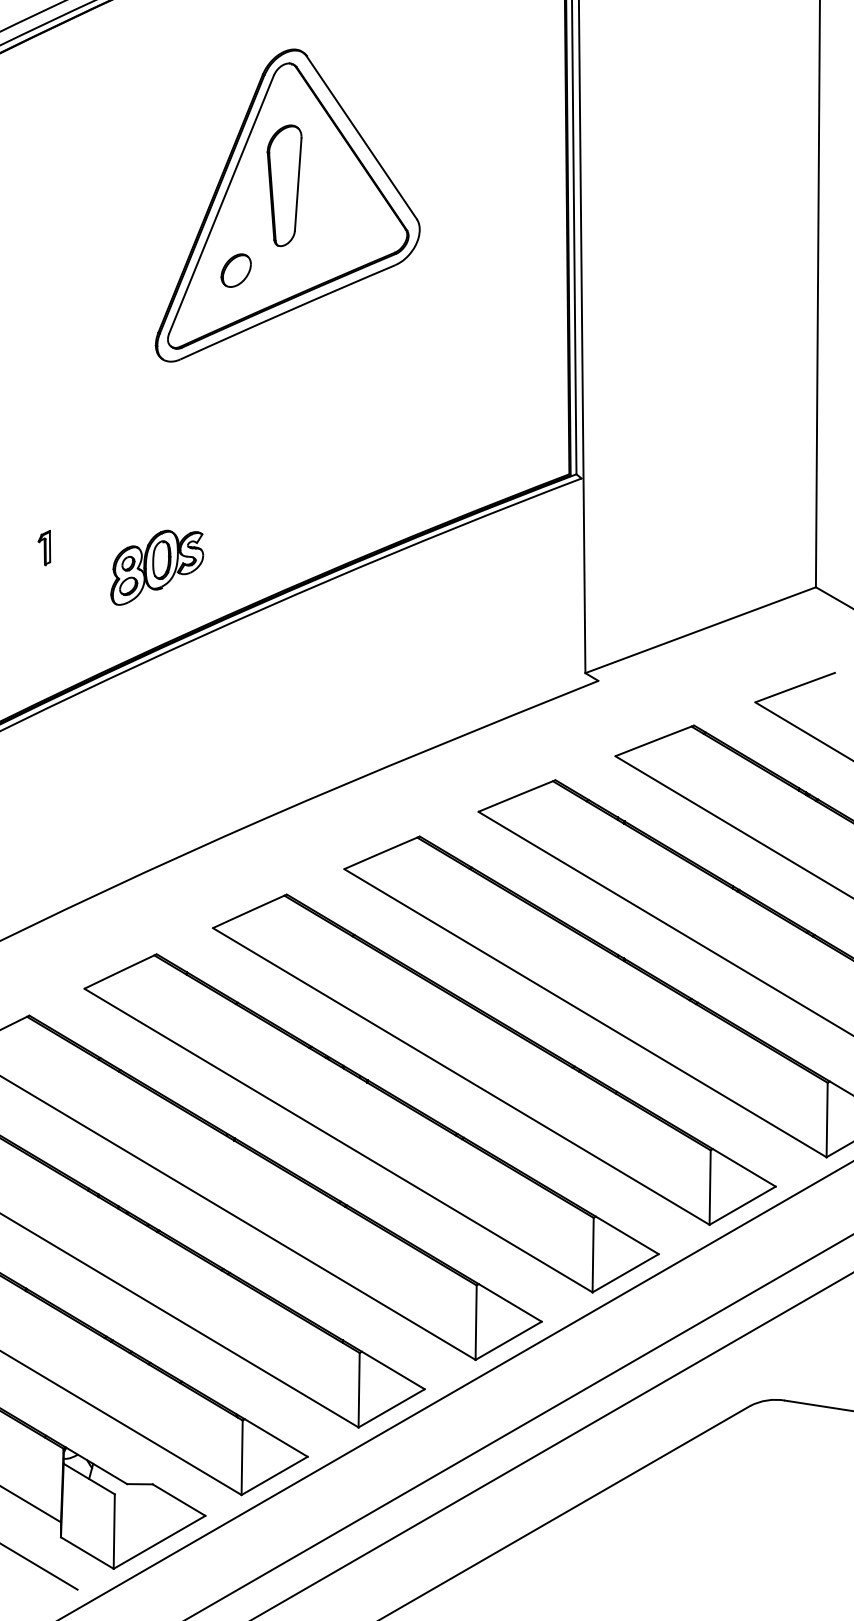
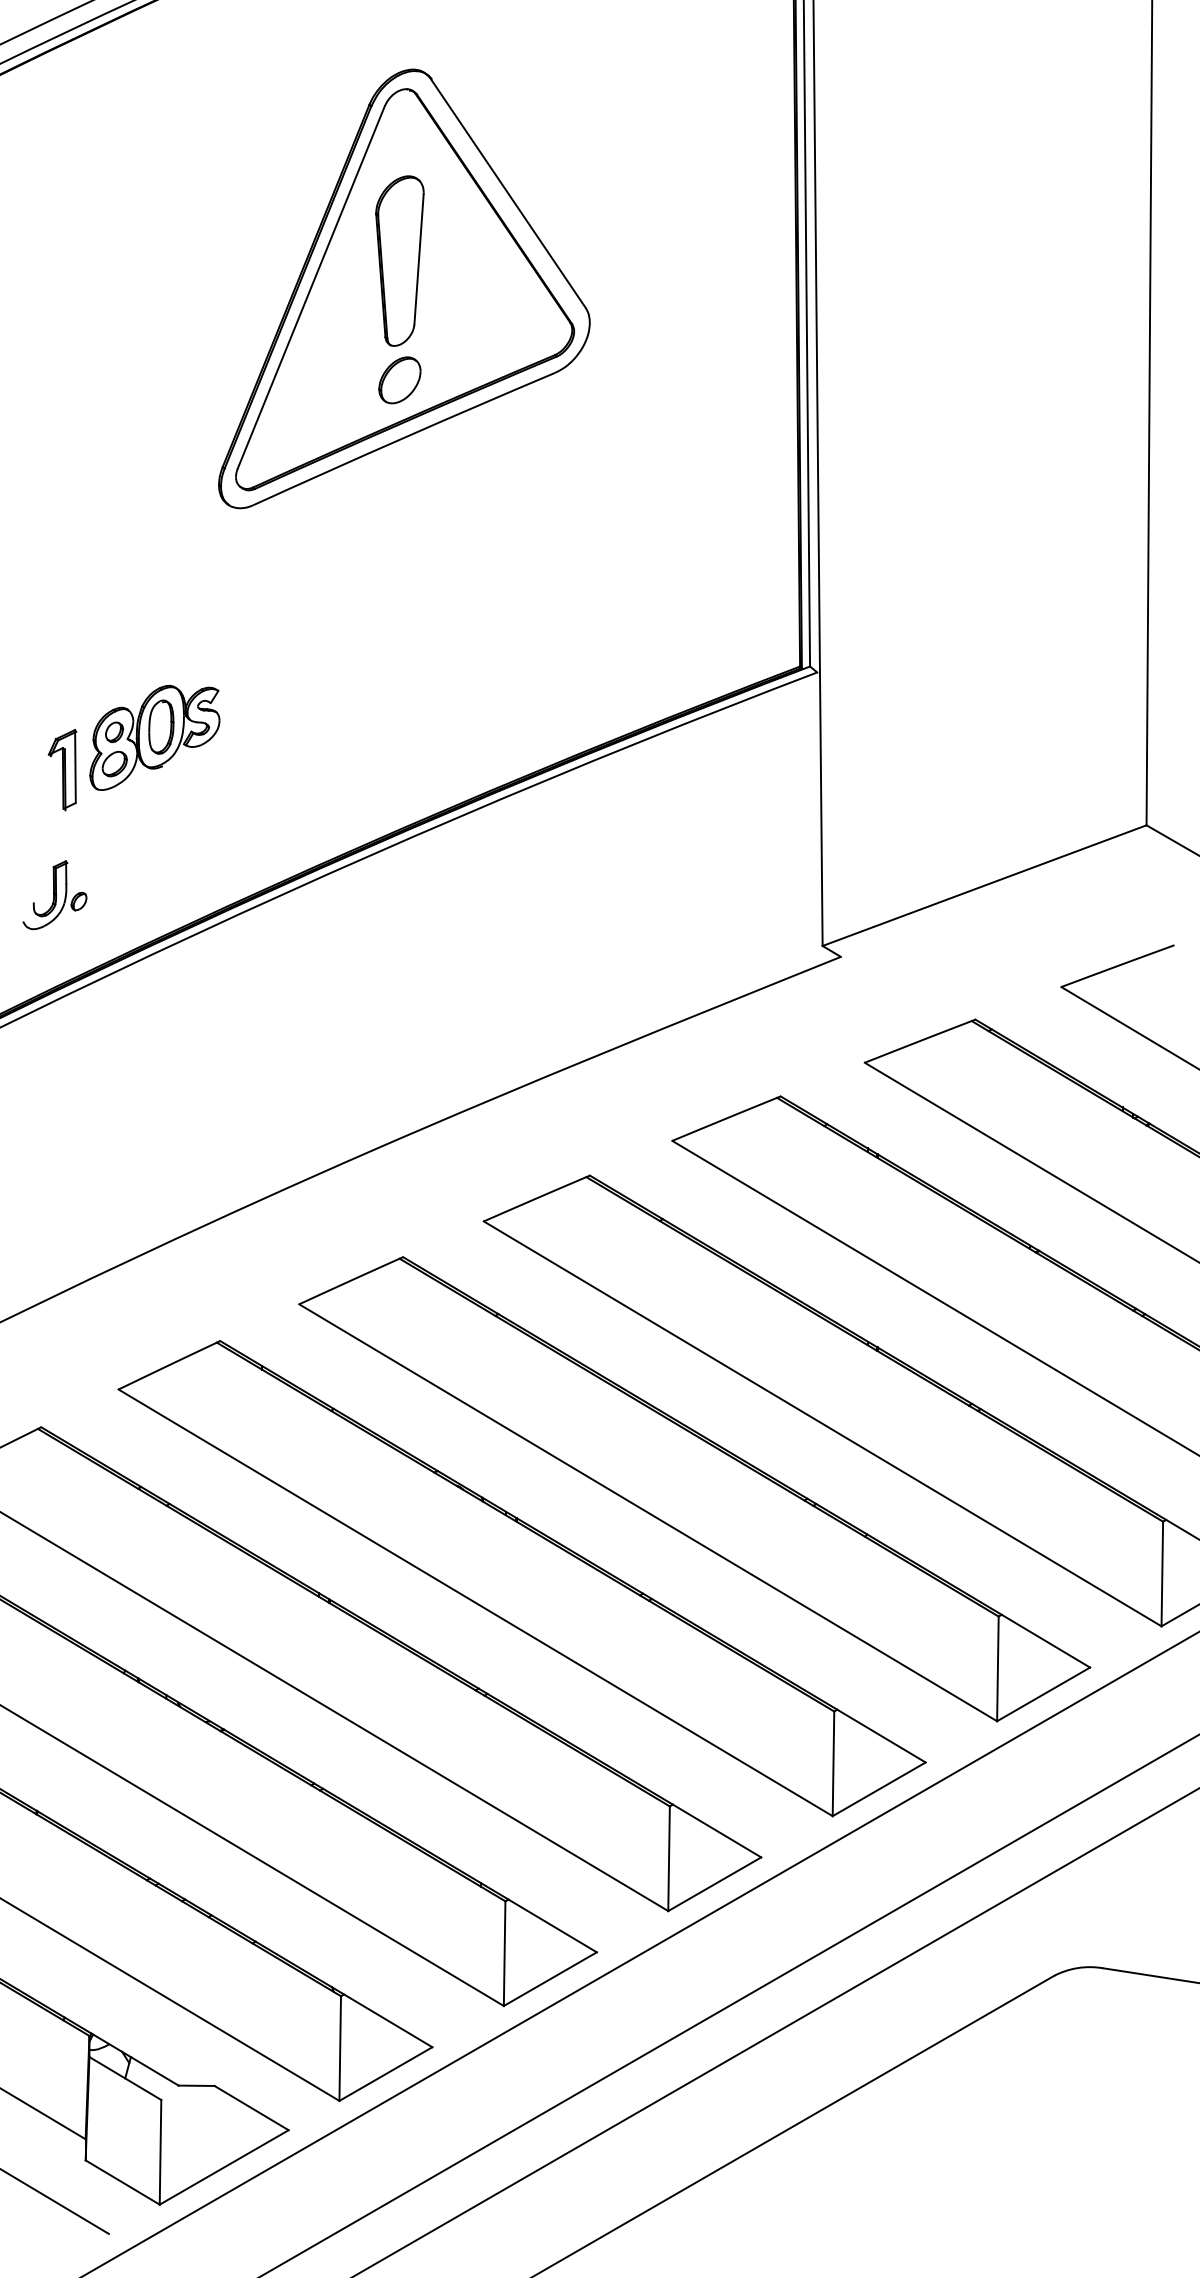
part: (235, 270) -> (399, 380), moved
part: (44, 548) -> (62, 770), size x1.67
part: (156, 567) -> (154, 737), moved
part: (38, 637) -> (54, 895), added

